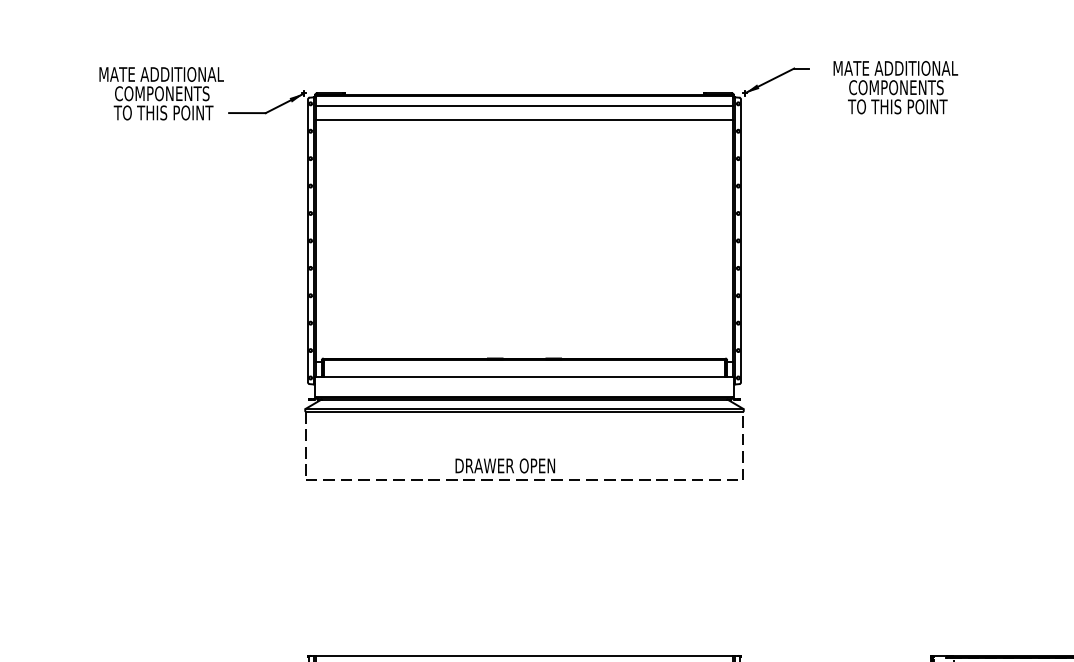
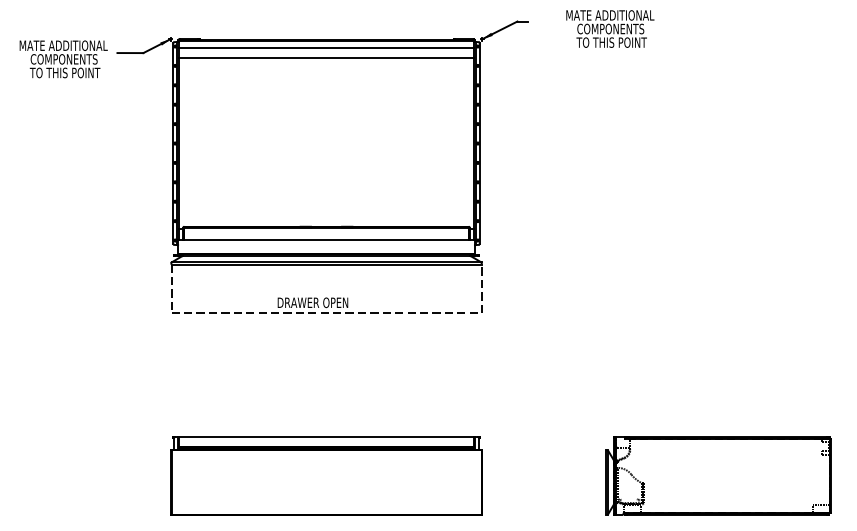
text: (896, 86) -> (610, 28), moved
text: (161, 93) -> (63, 59), moved

